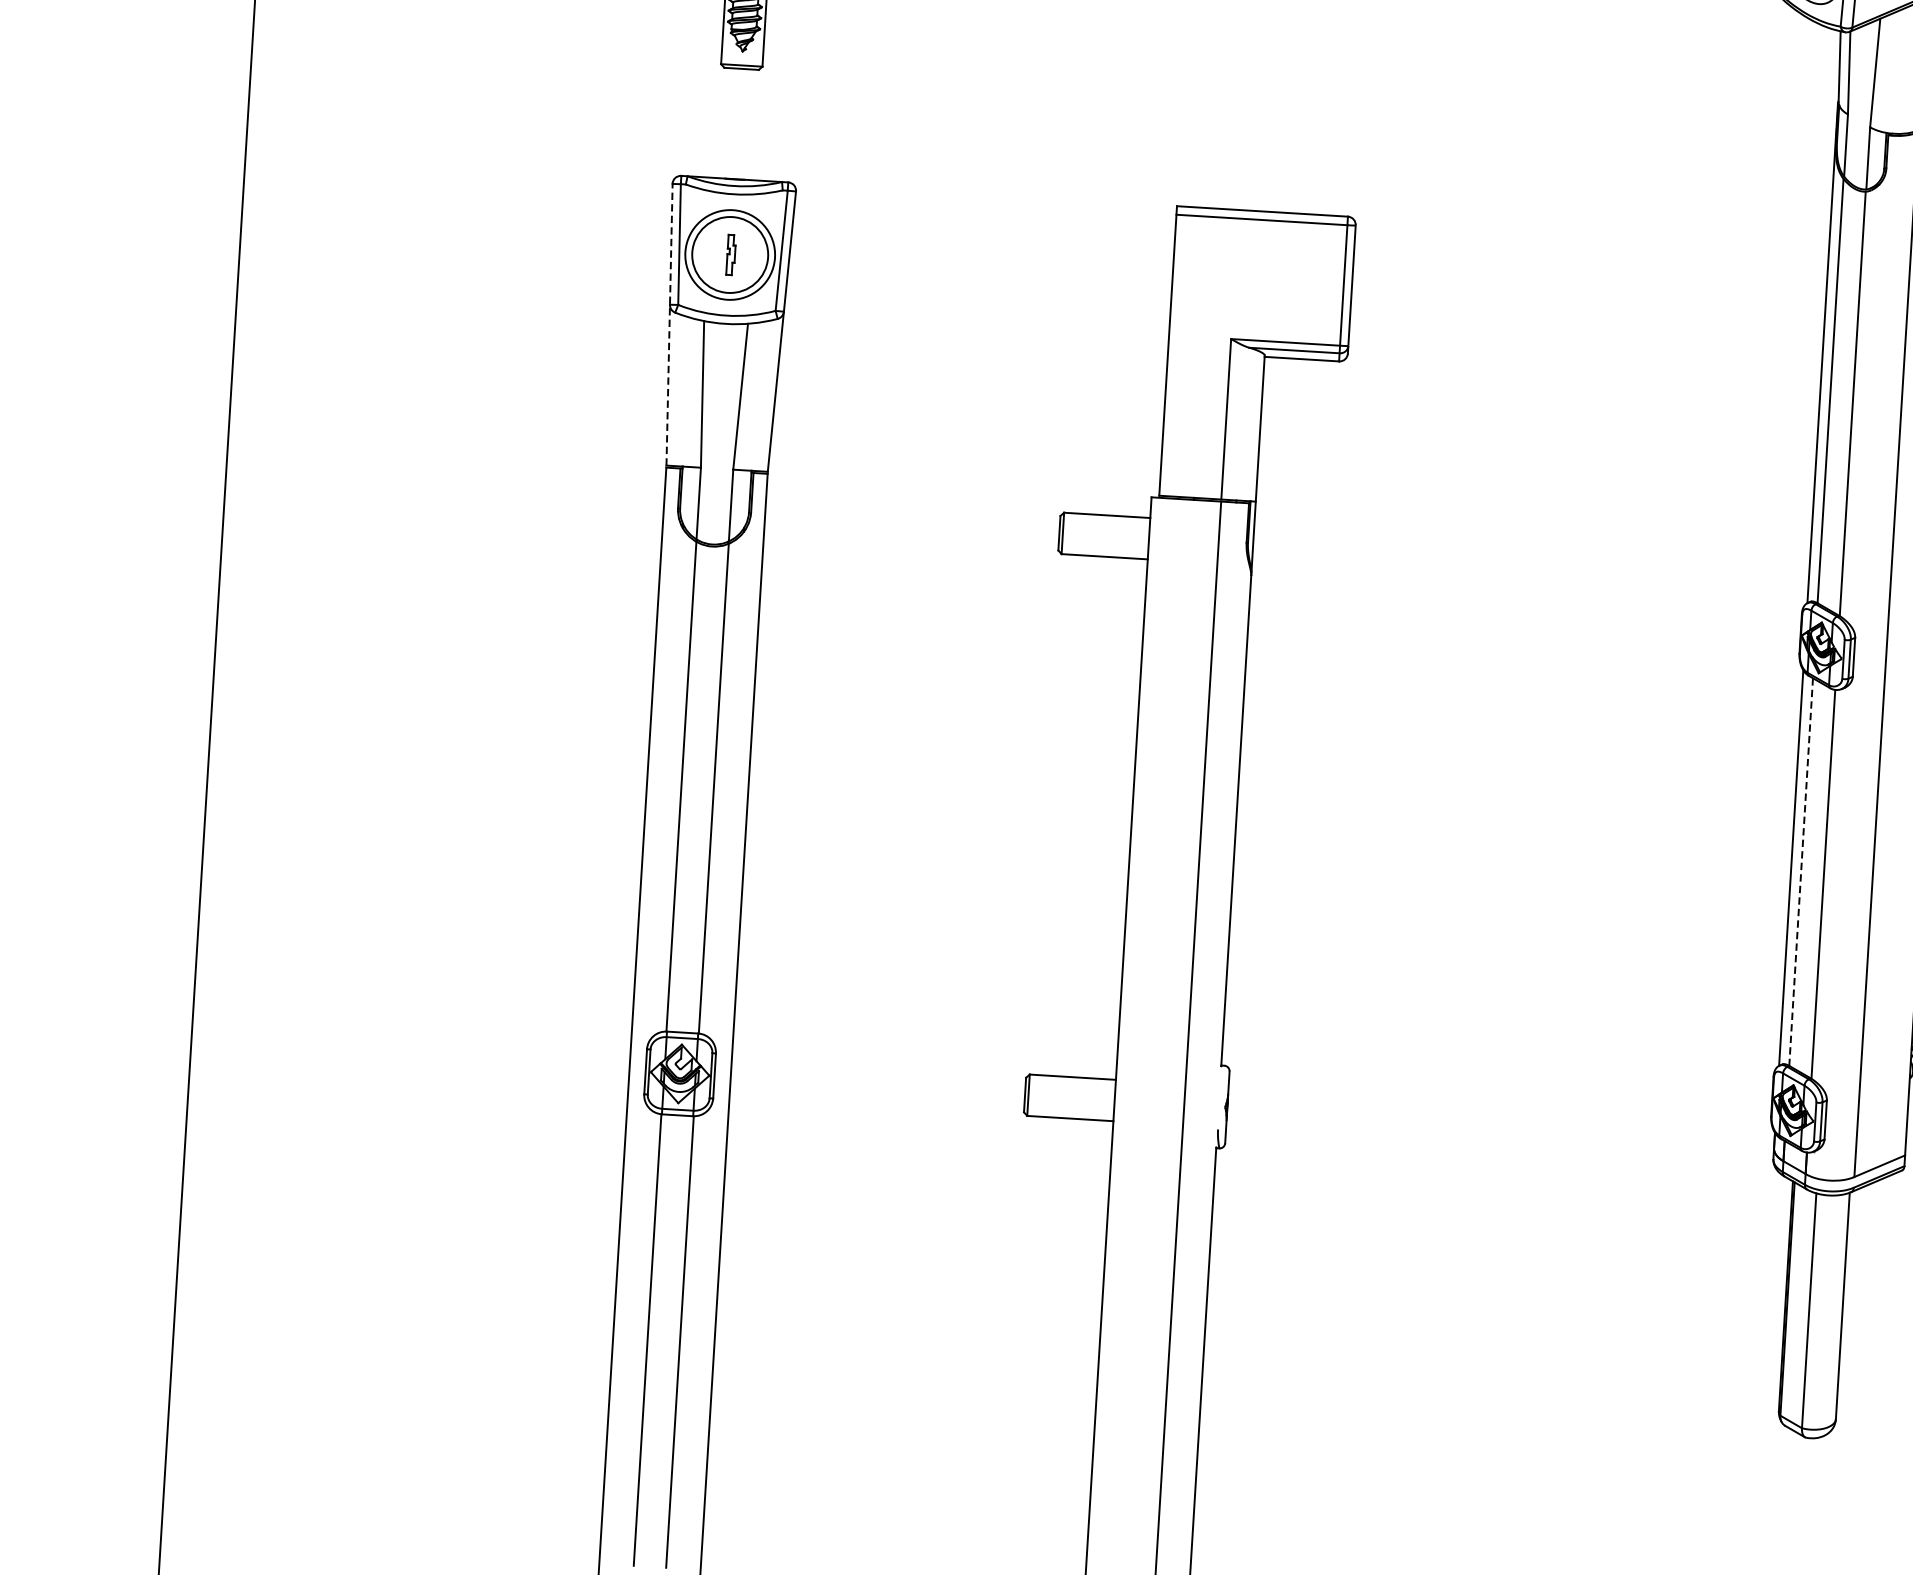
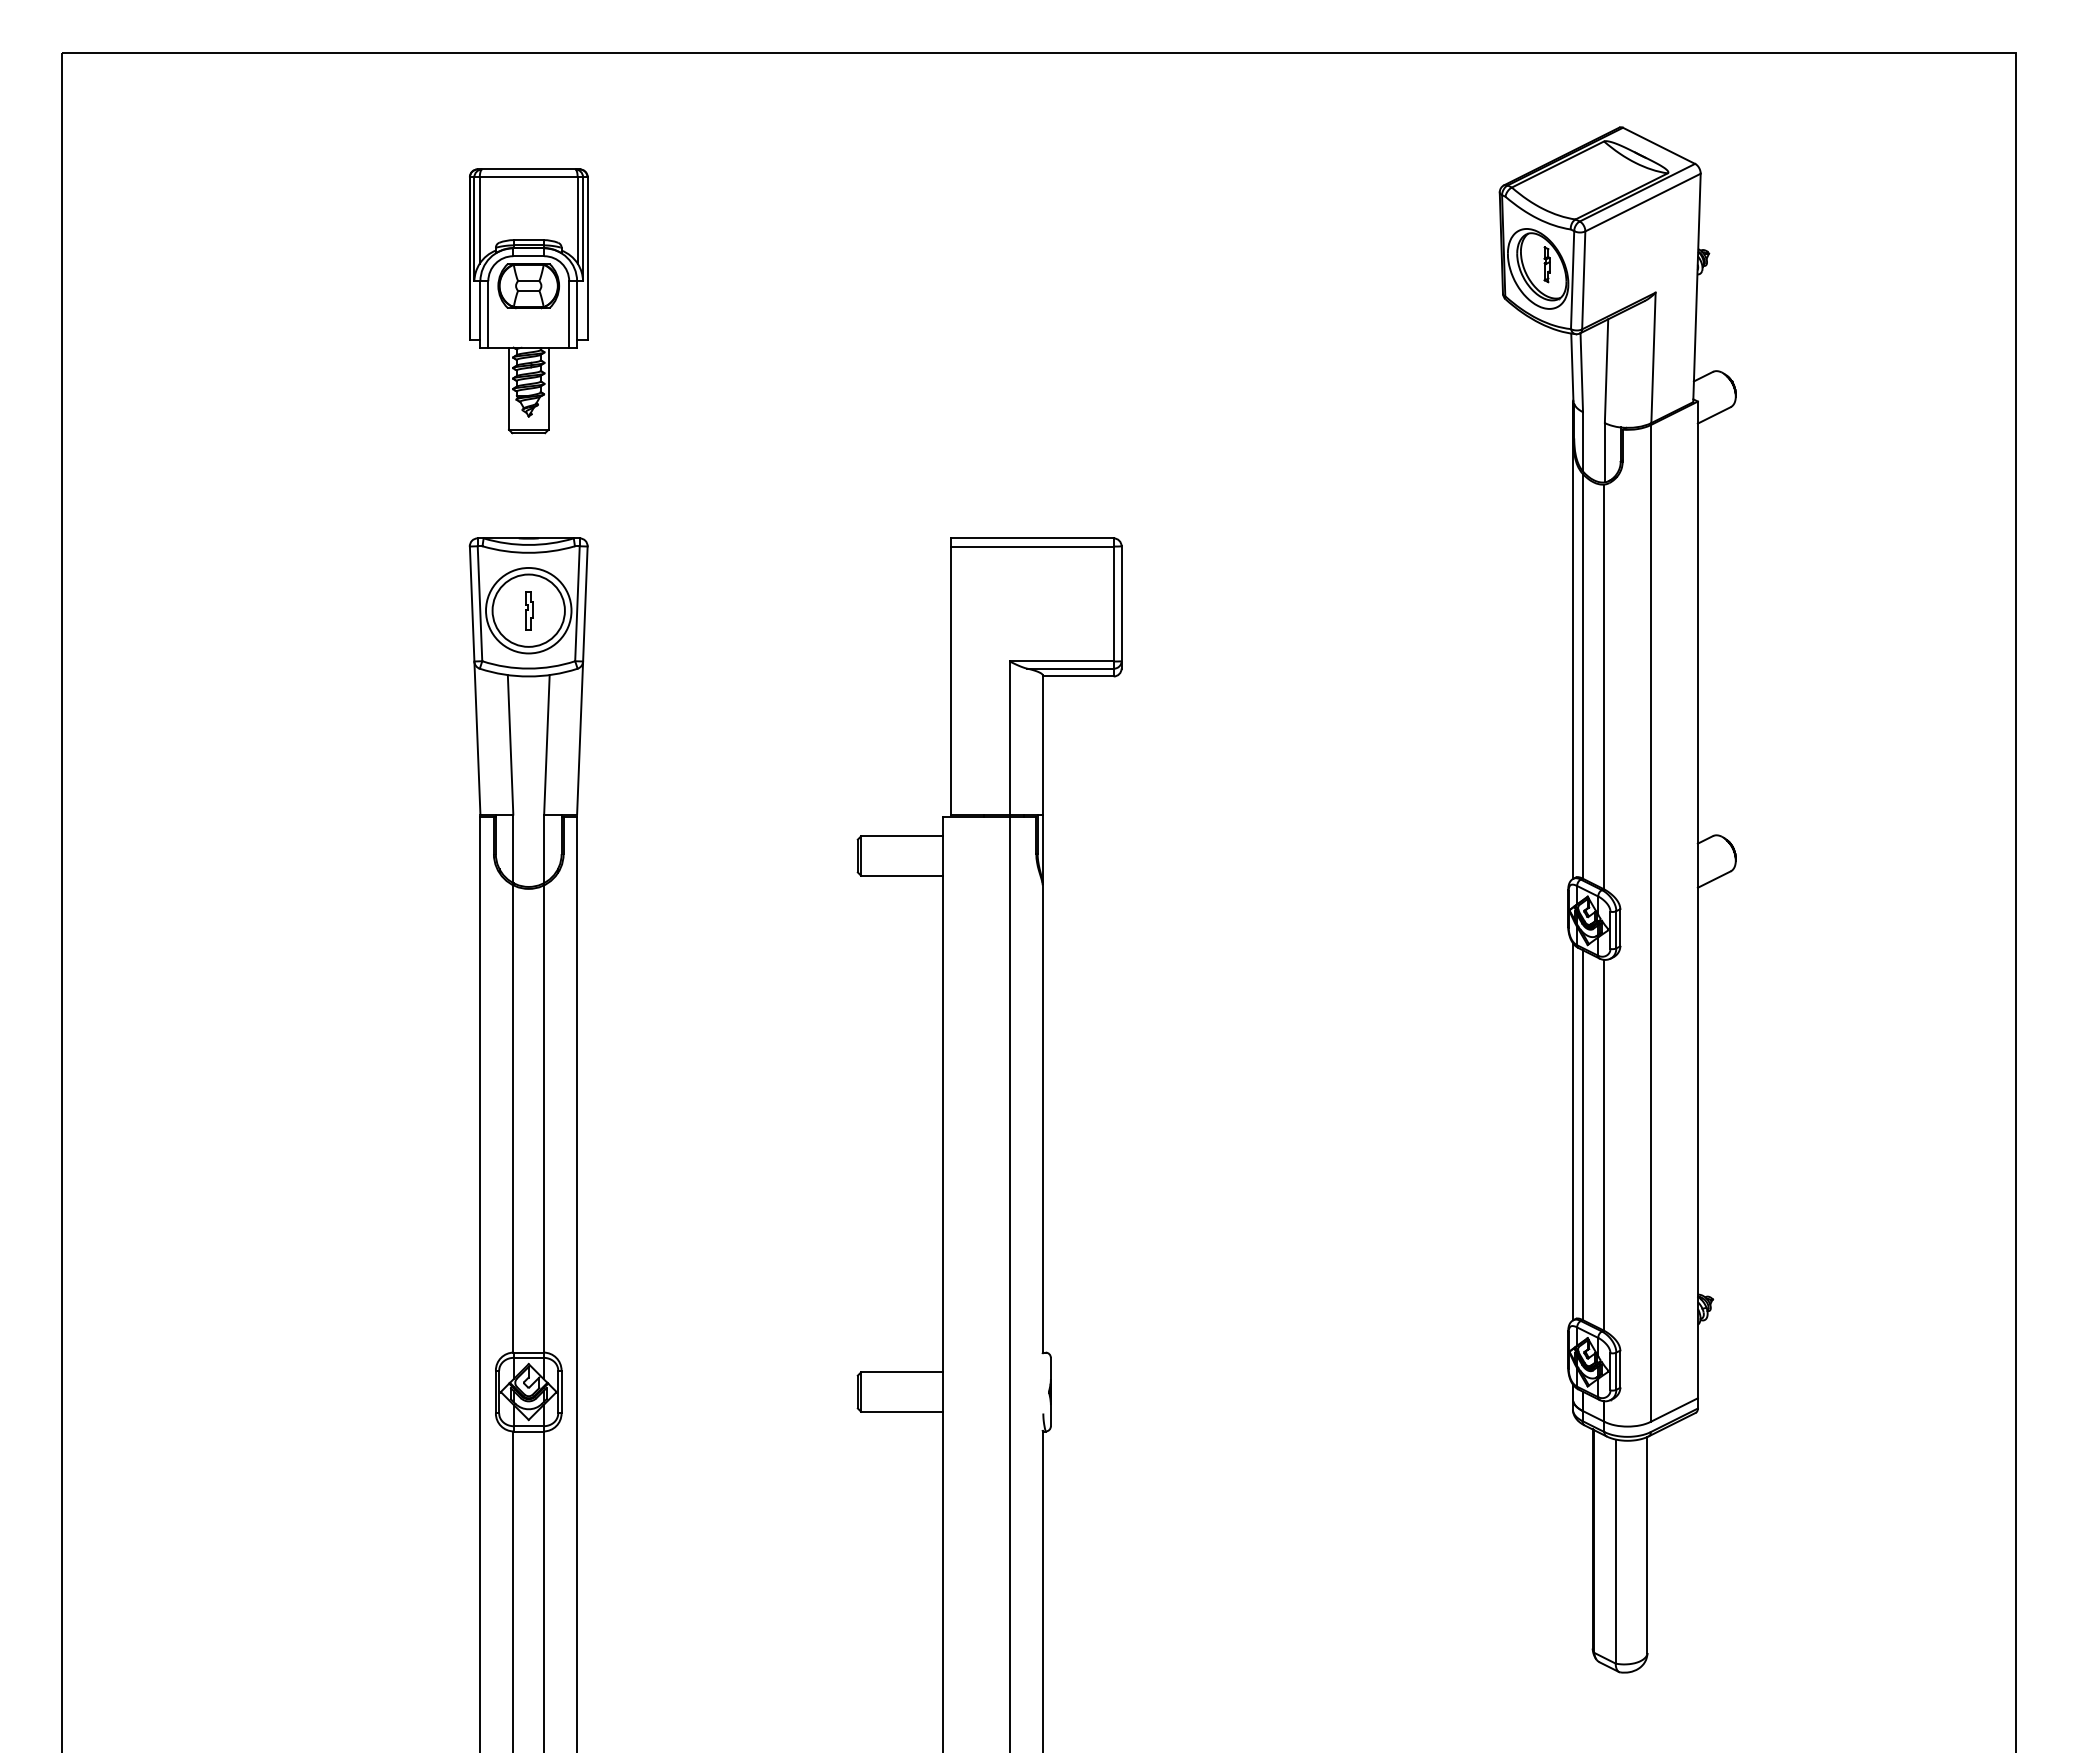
line: (669, 324) -> (475, 680), dashed -> solid
line: (1801, 872) -> (1582, 1135), dashed -> solid

